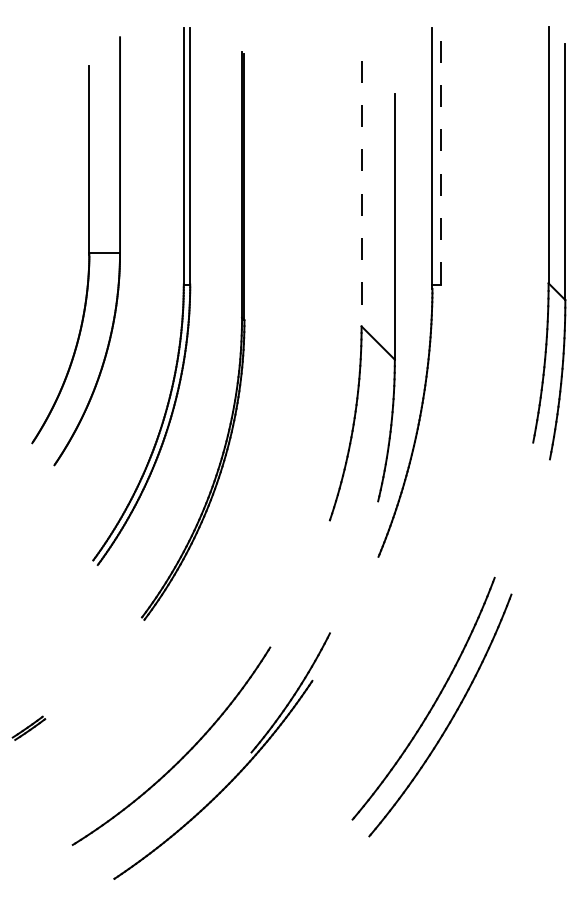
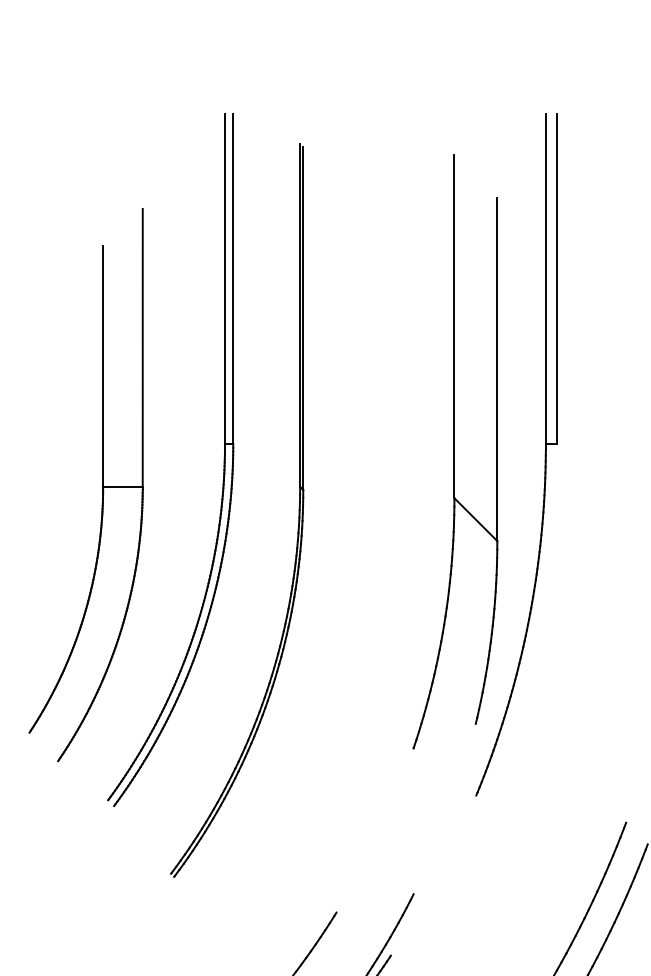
line: (441, 155) -> (557, 277), dashed -> solid
line: (361, 193) -> (454, 326), dashed -> solid
part: (88, 251) -> (102, 485), moved

